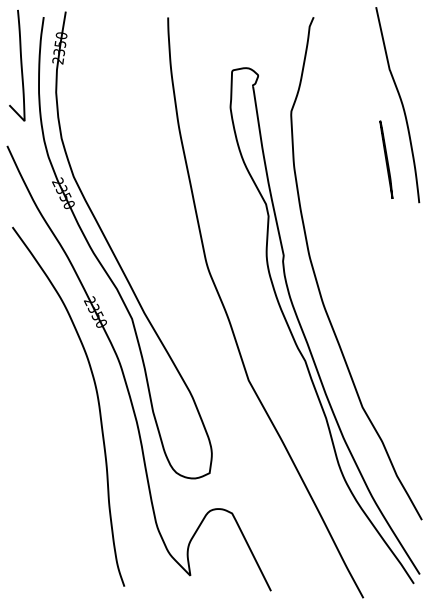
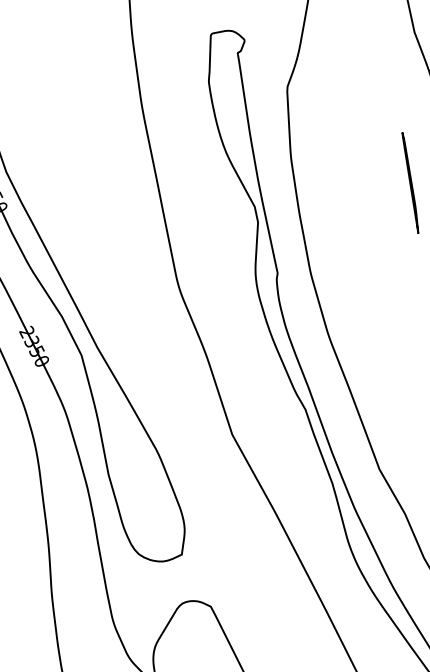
line: (386, 159) -> (410, 182), moved

